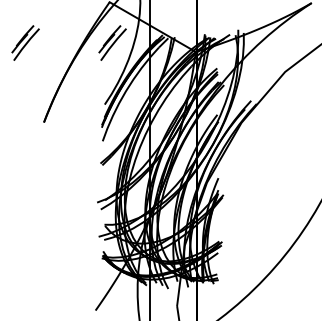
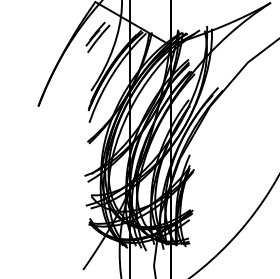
part: (25, 42) -> (22, 36), removed

